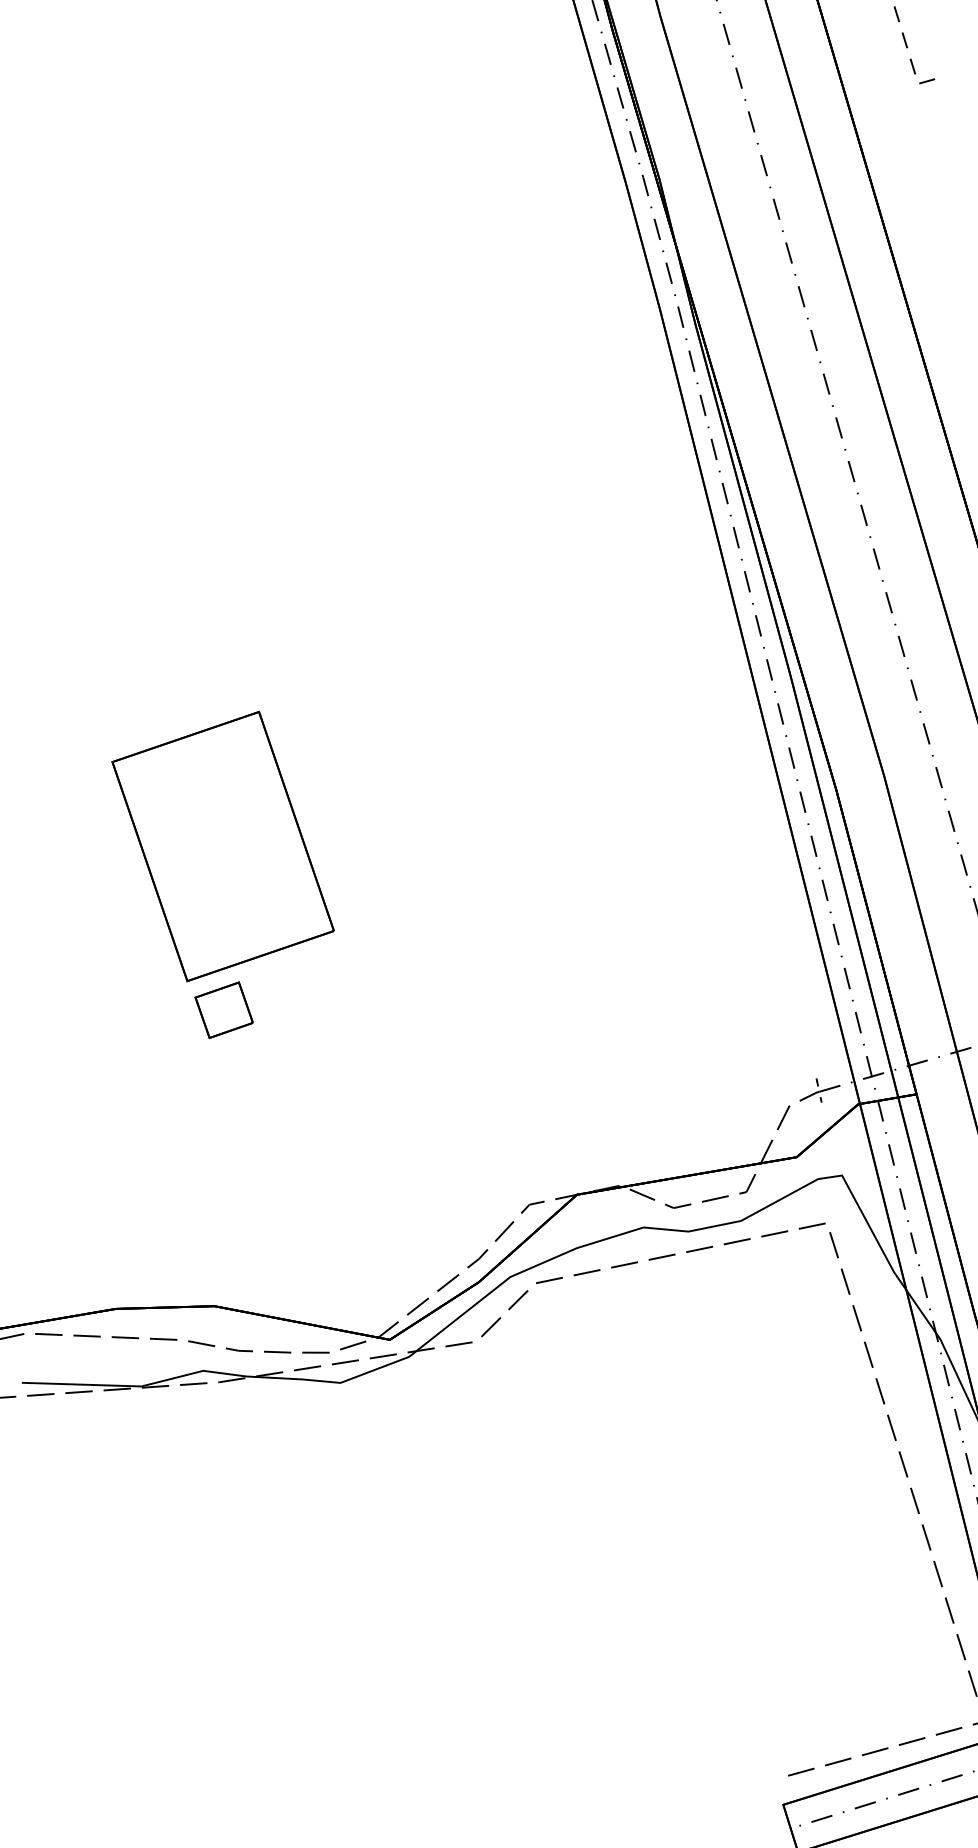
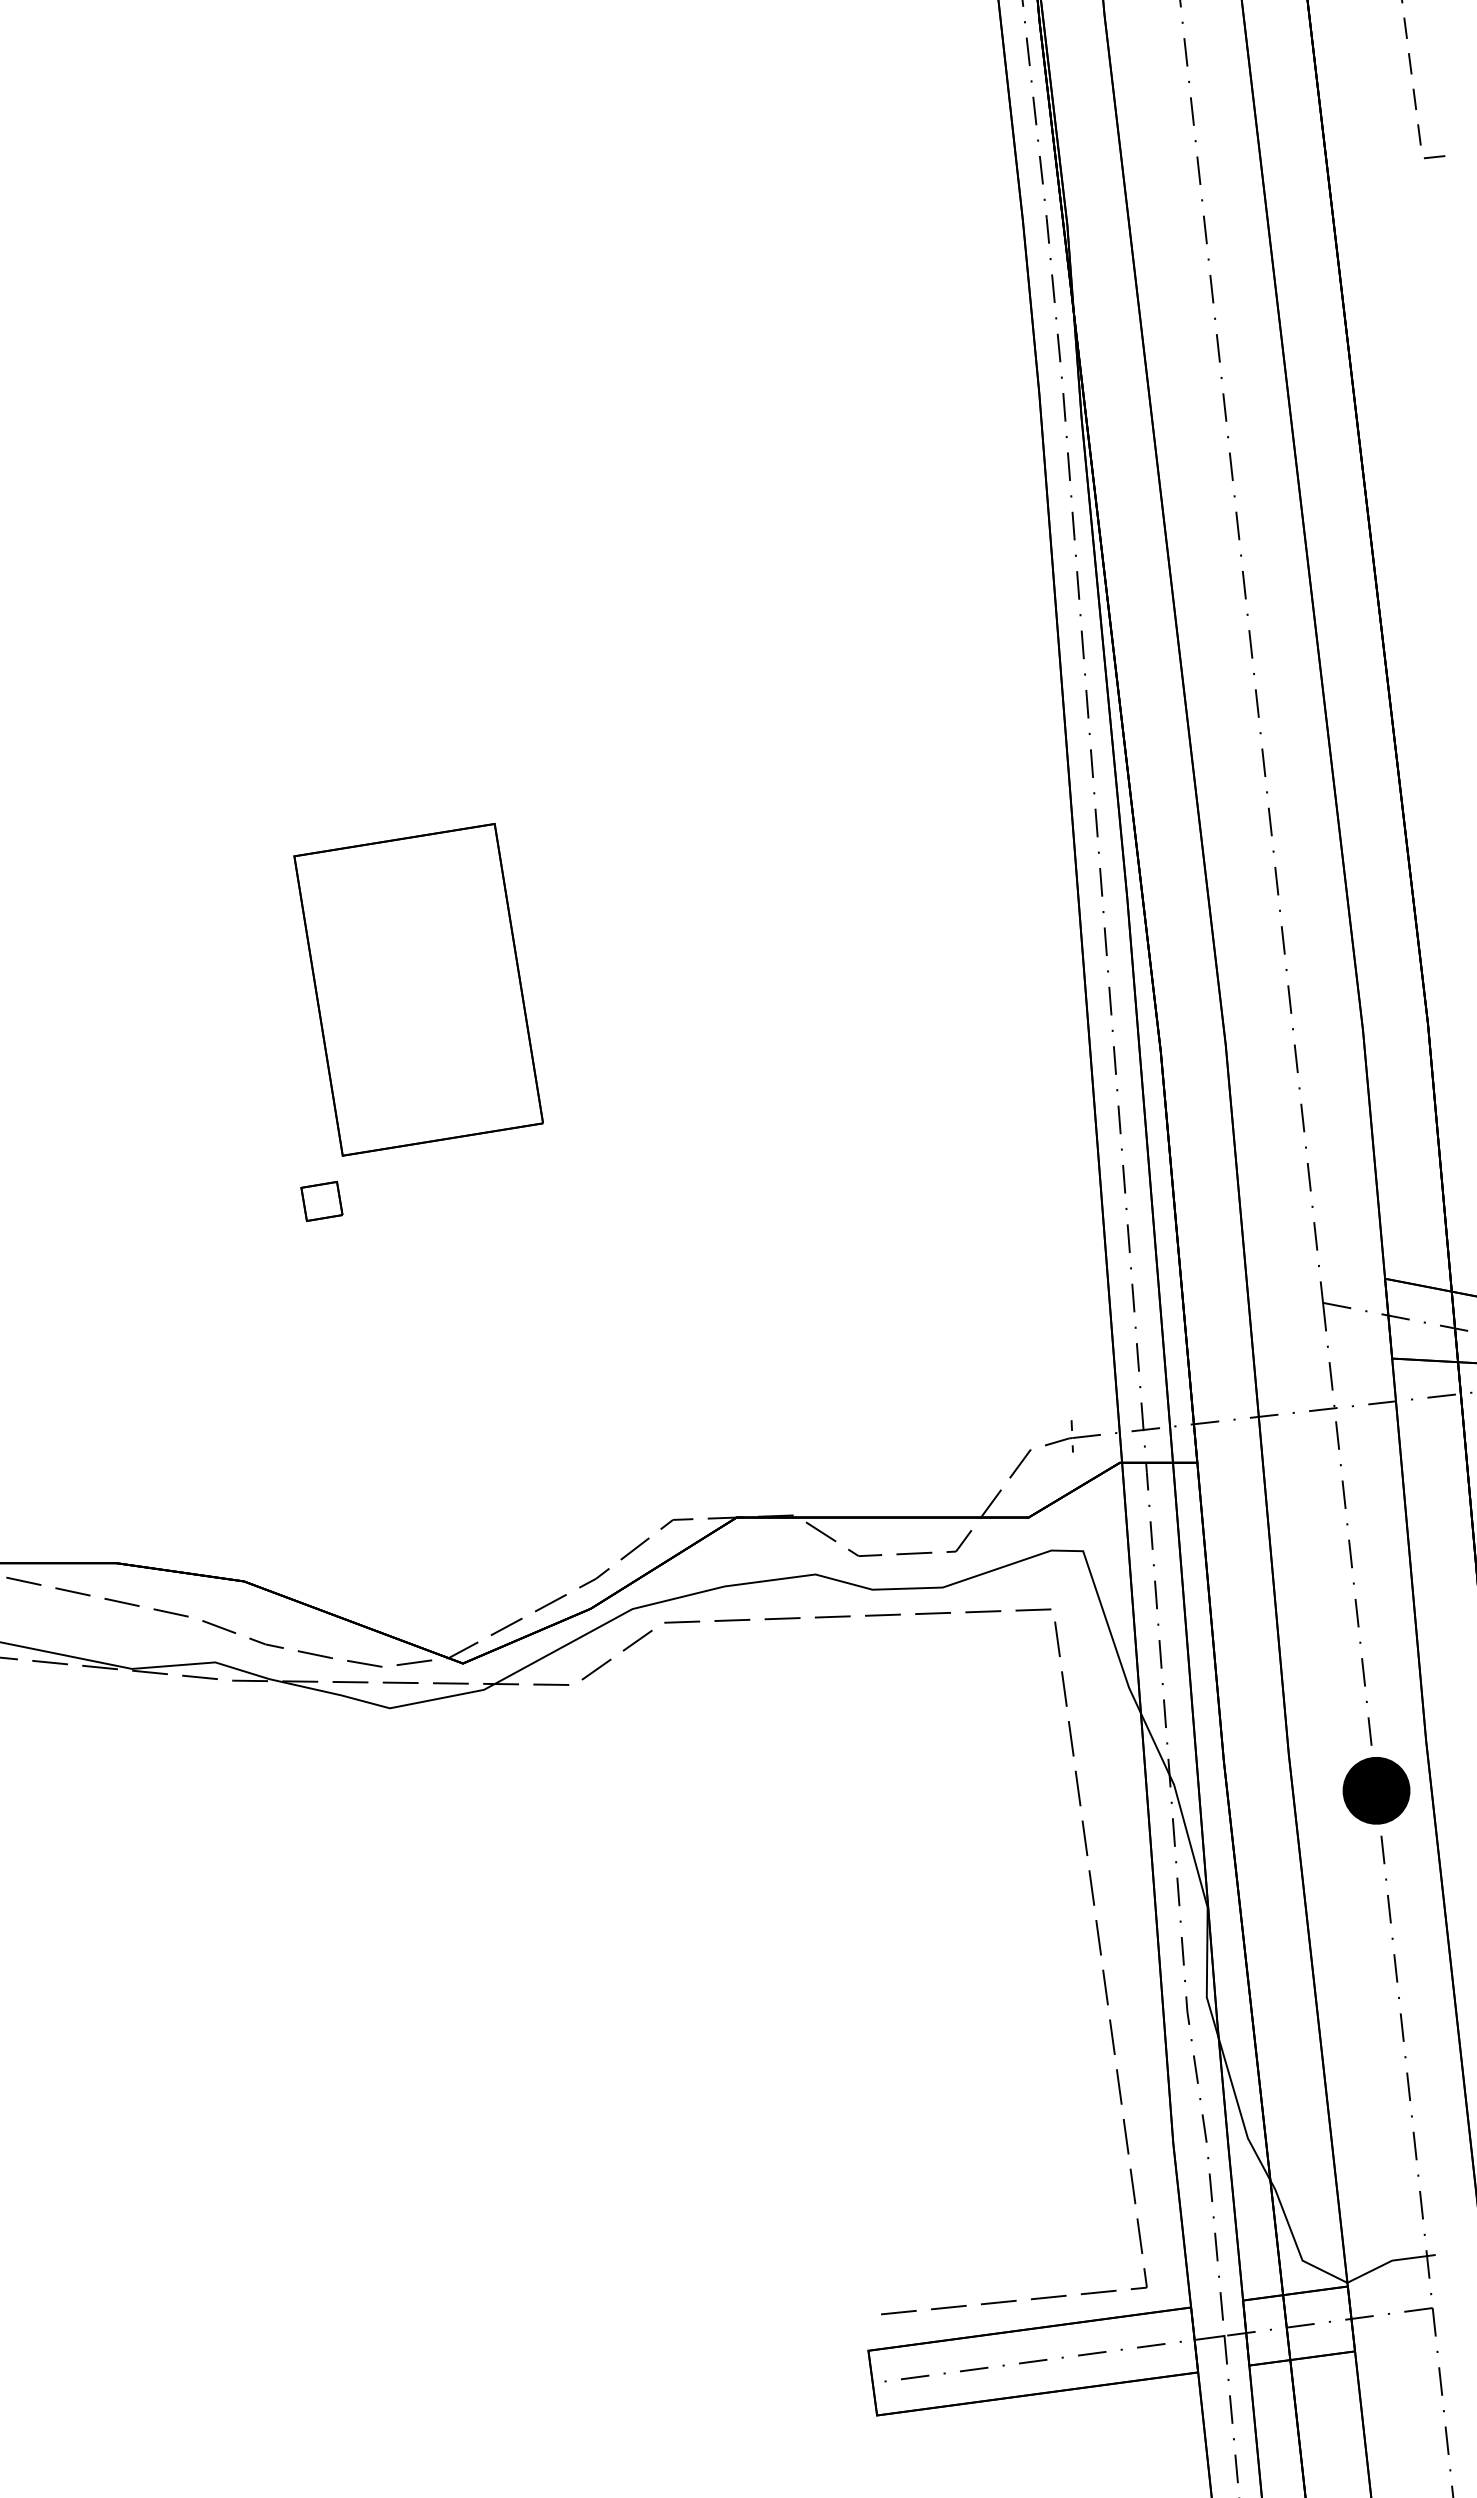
part: (222, 846) -> (418, 989), moved
part: (223, 1010) -> (321, 1201), size x0.6

